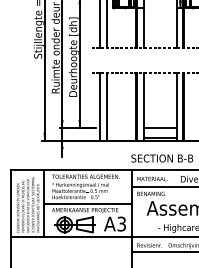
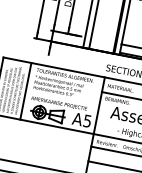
line: (87, 203) -> (62, 98), removed
text: (121, 223) -> (87, 120), A3 -> A5

